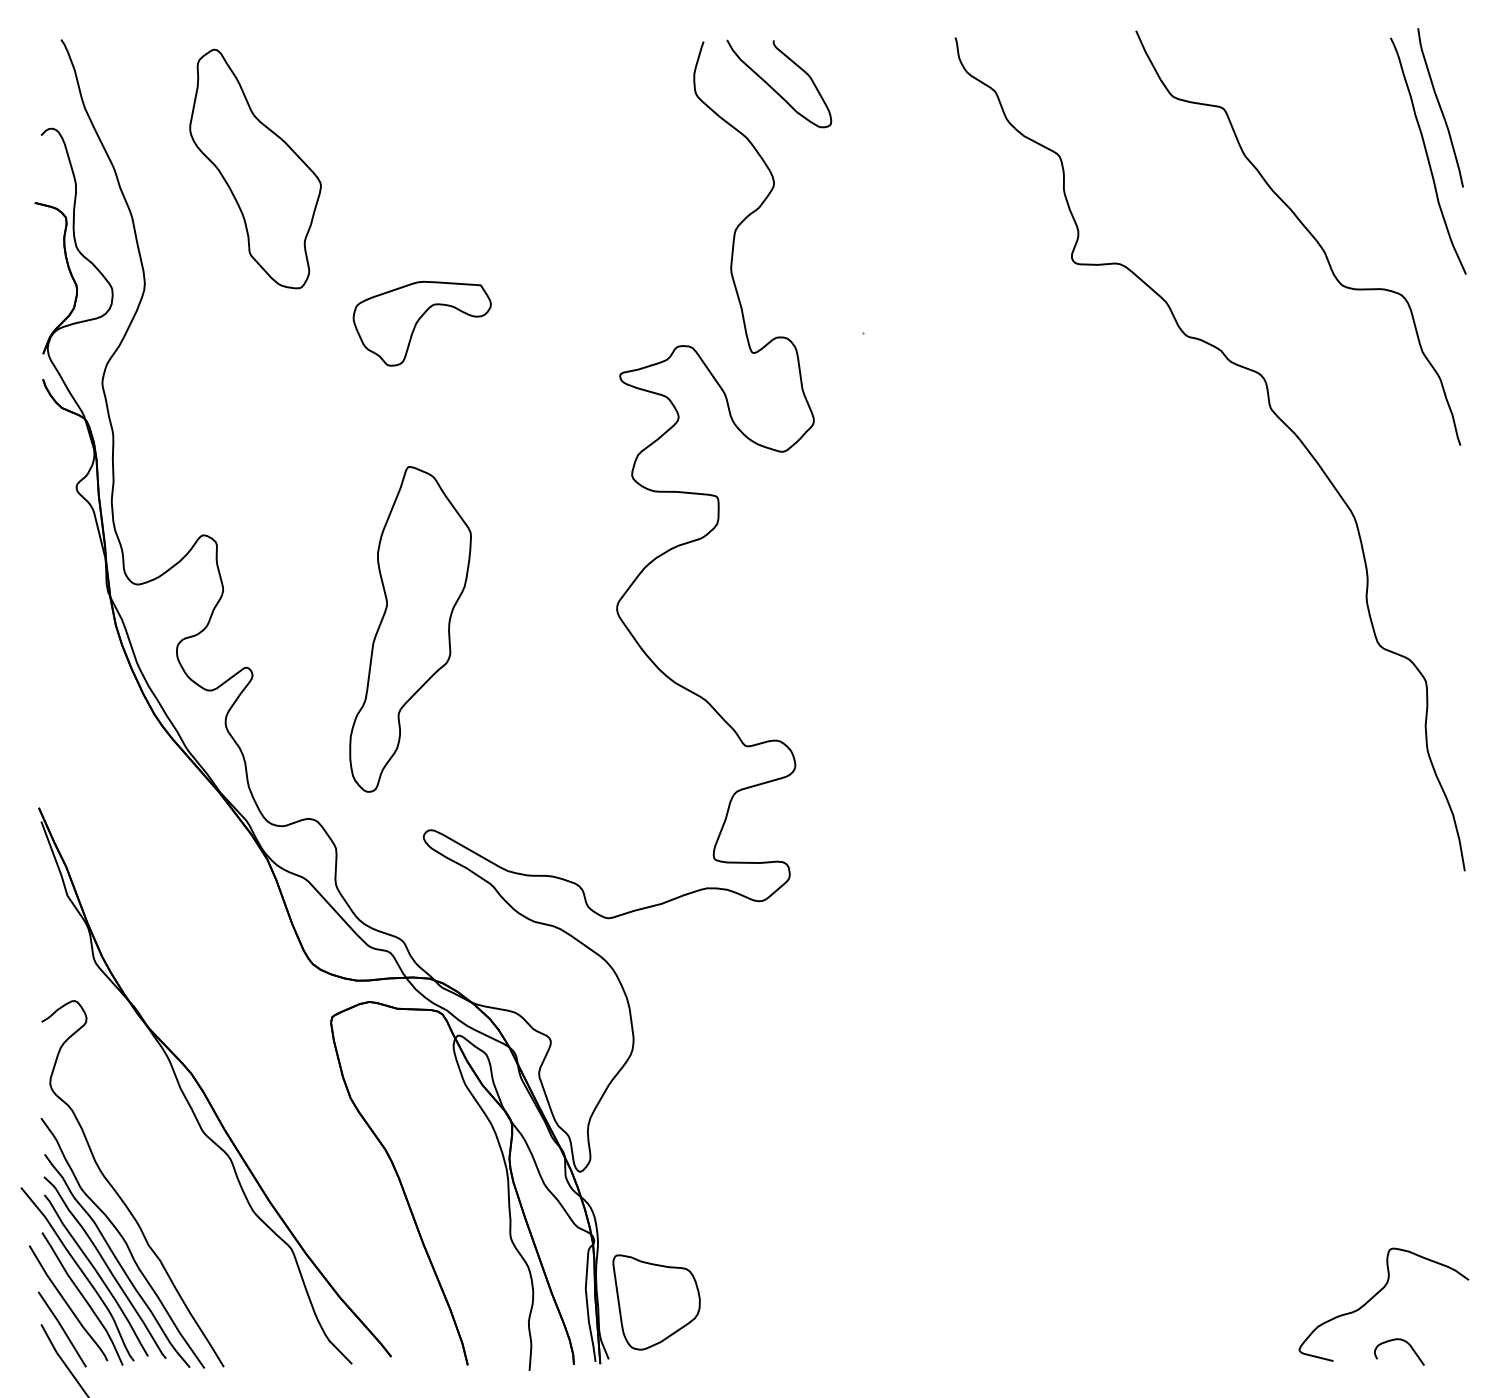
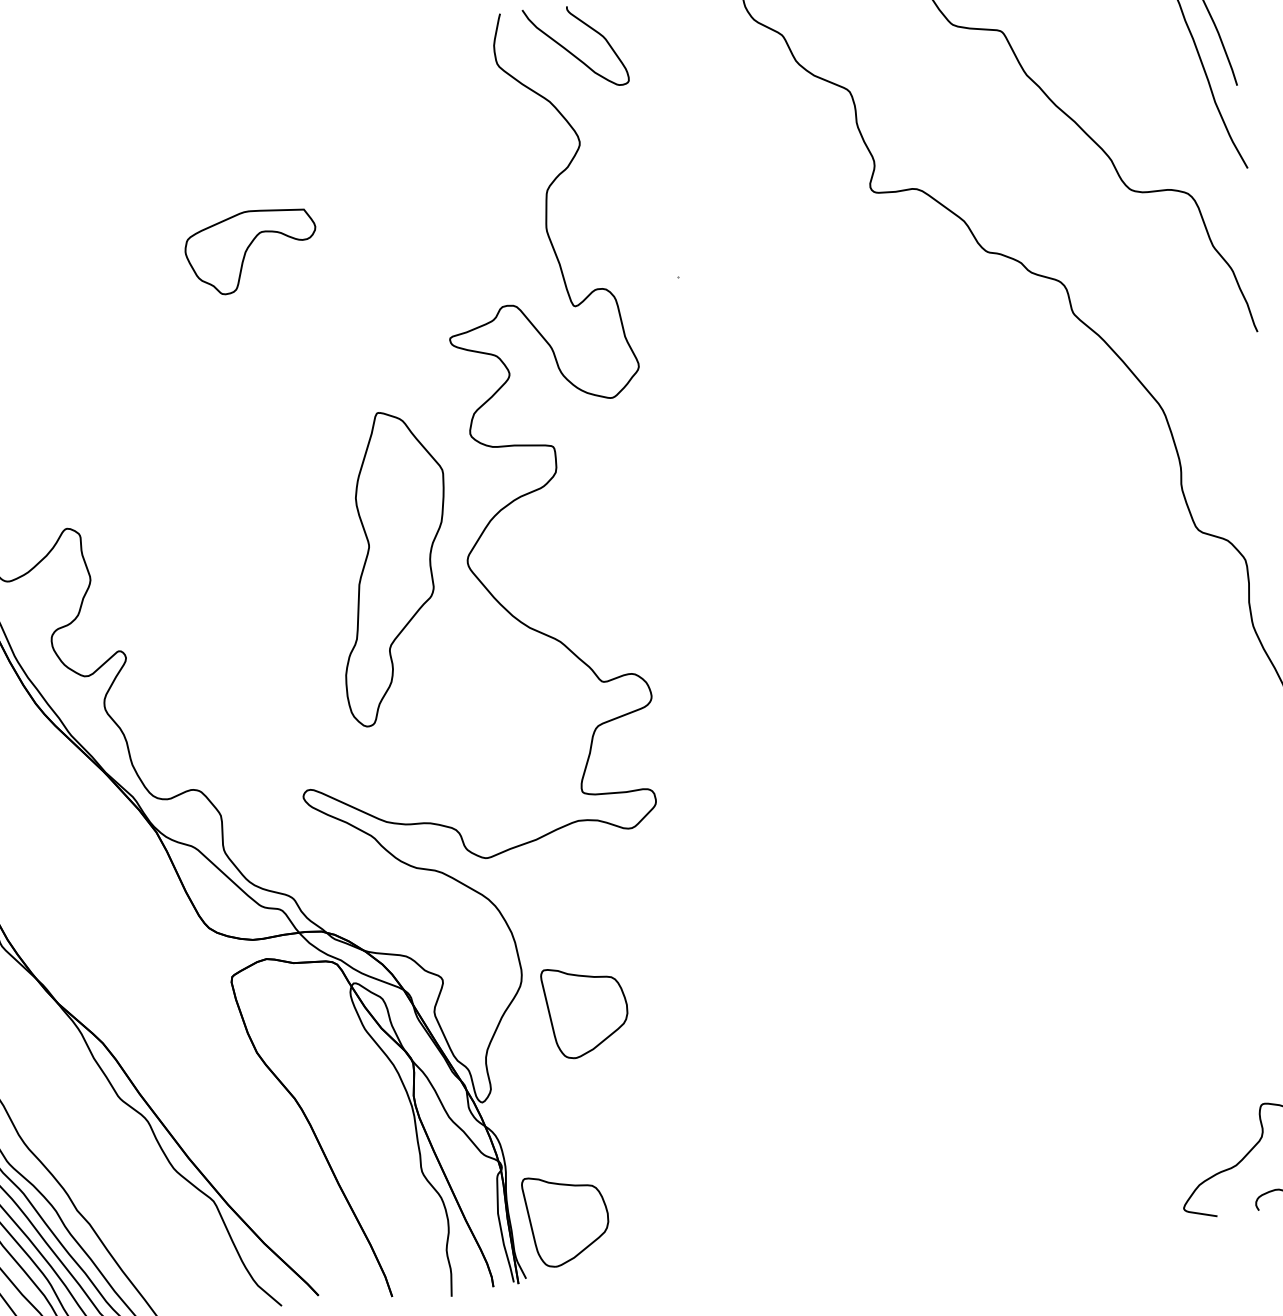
part: (255, 168) -> (83, 174), removed
part: (421, 323) -> (250, 251), moved
part: (410, 629) -> (393, 567), moved
part: (696, 1087) -> (585, 1011), added

